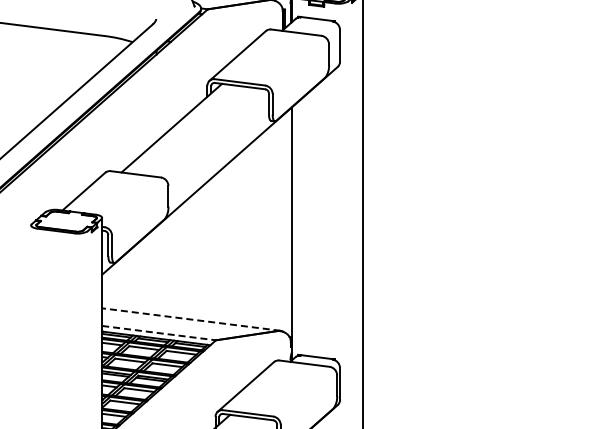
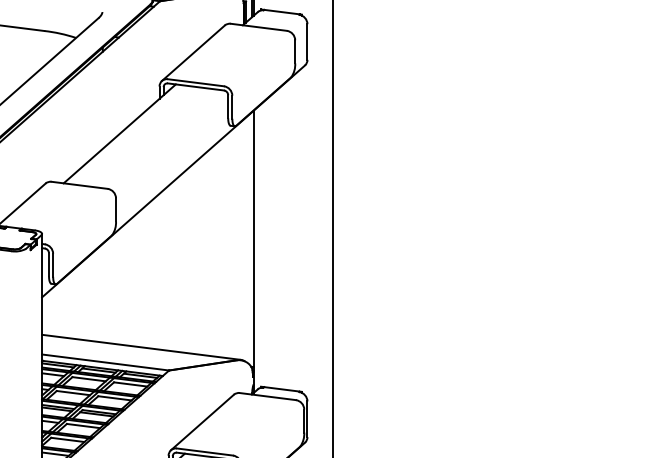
line: (191, 319) -> (141, 347), dashed -> solid
line: (159, 333) -> (106, 362), dashed -> solid

